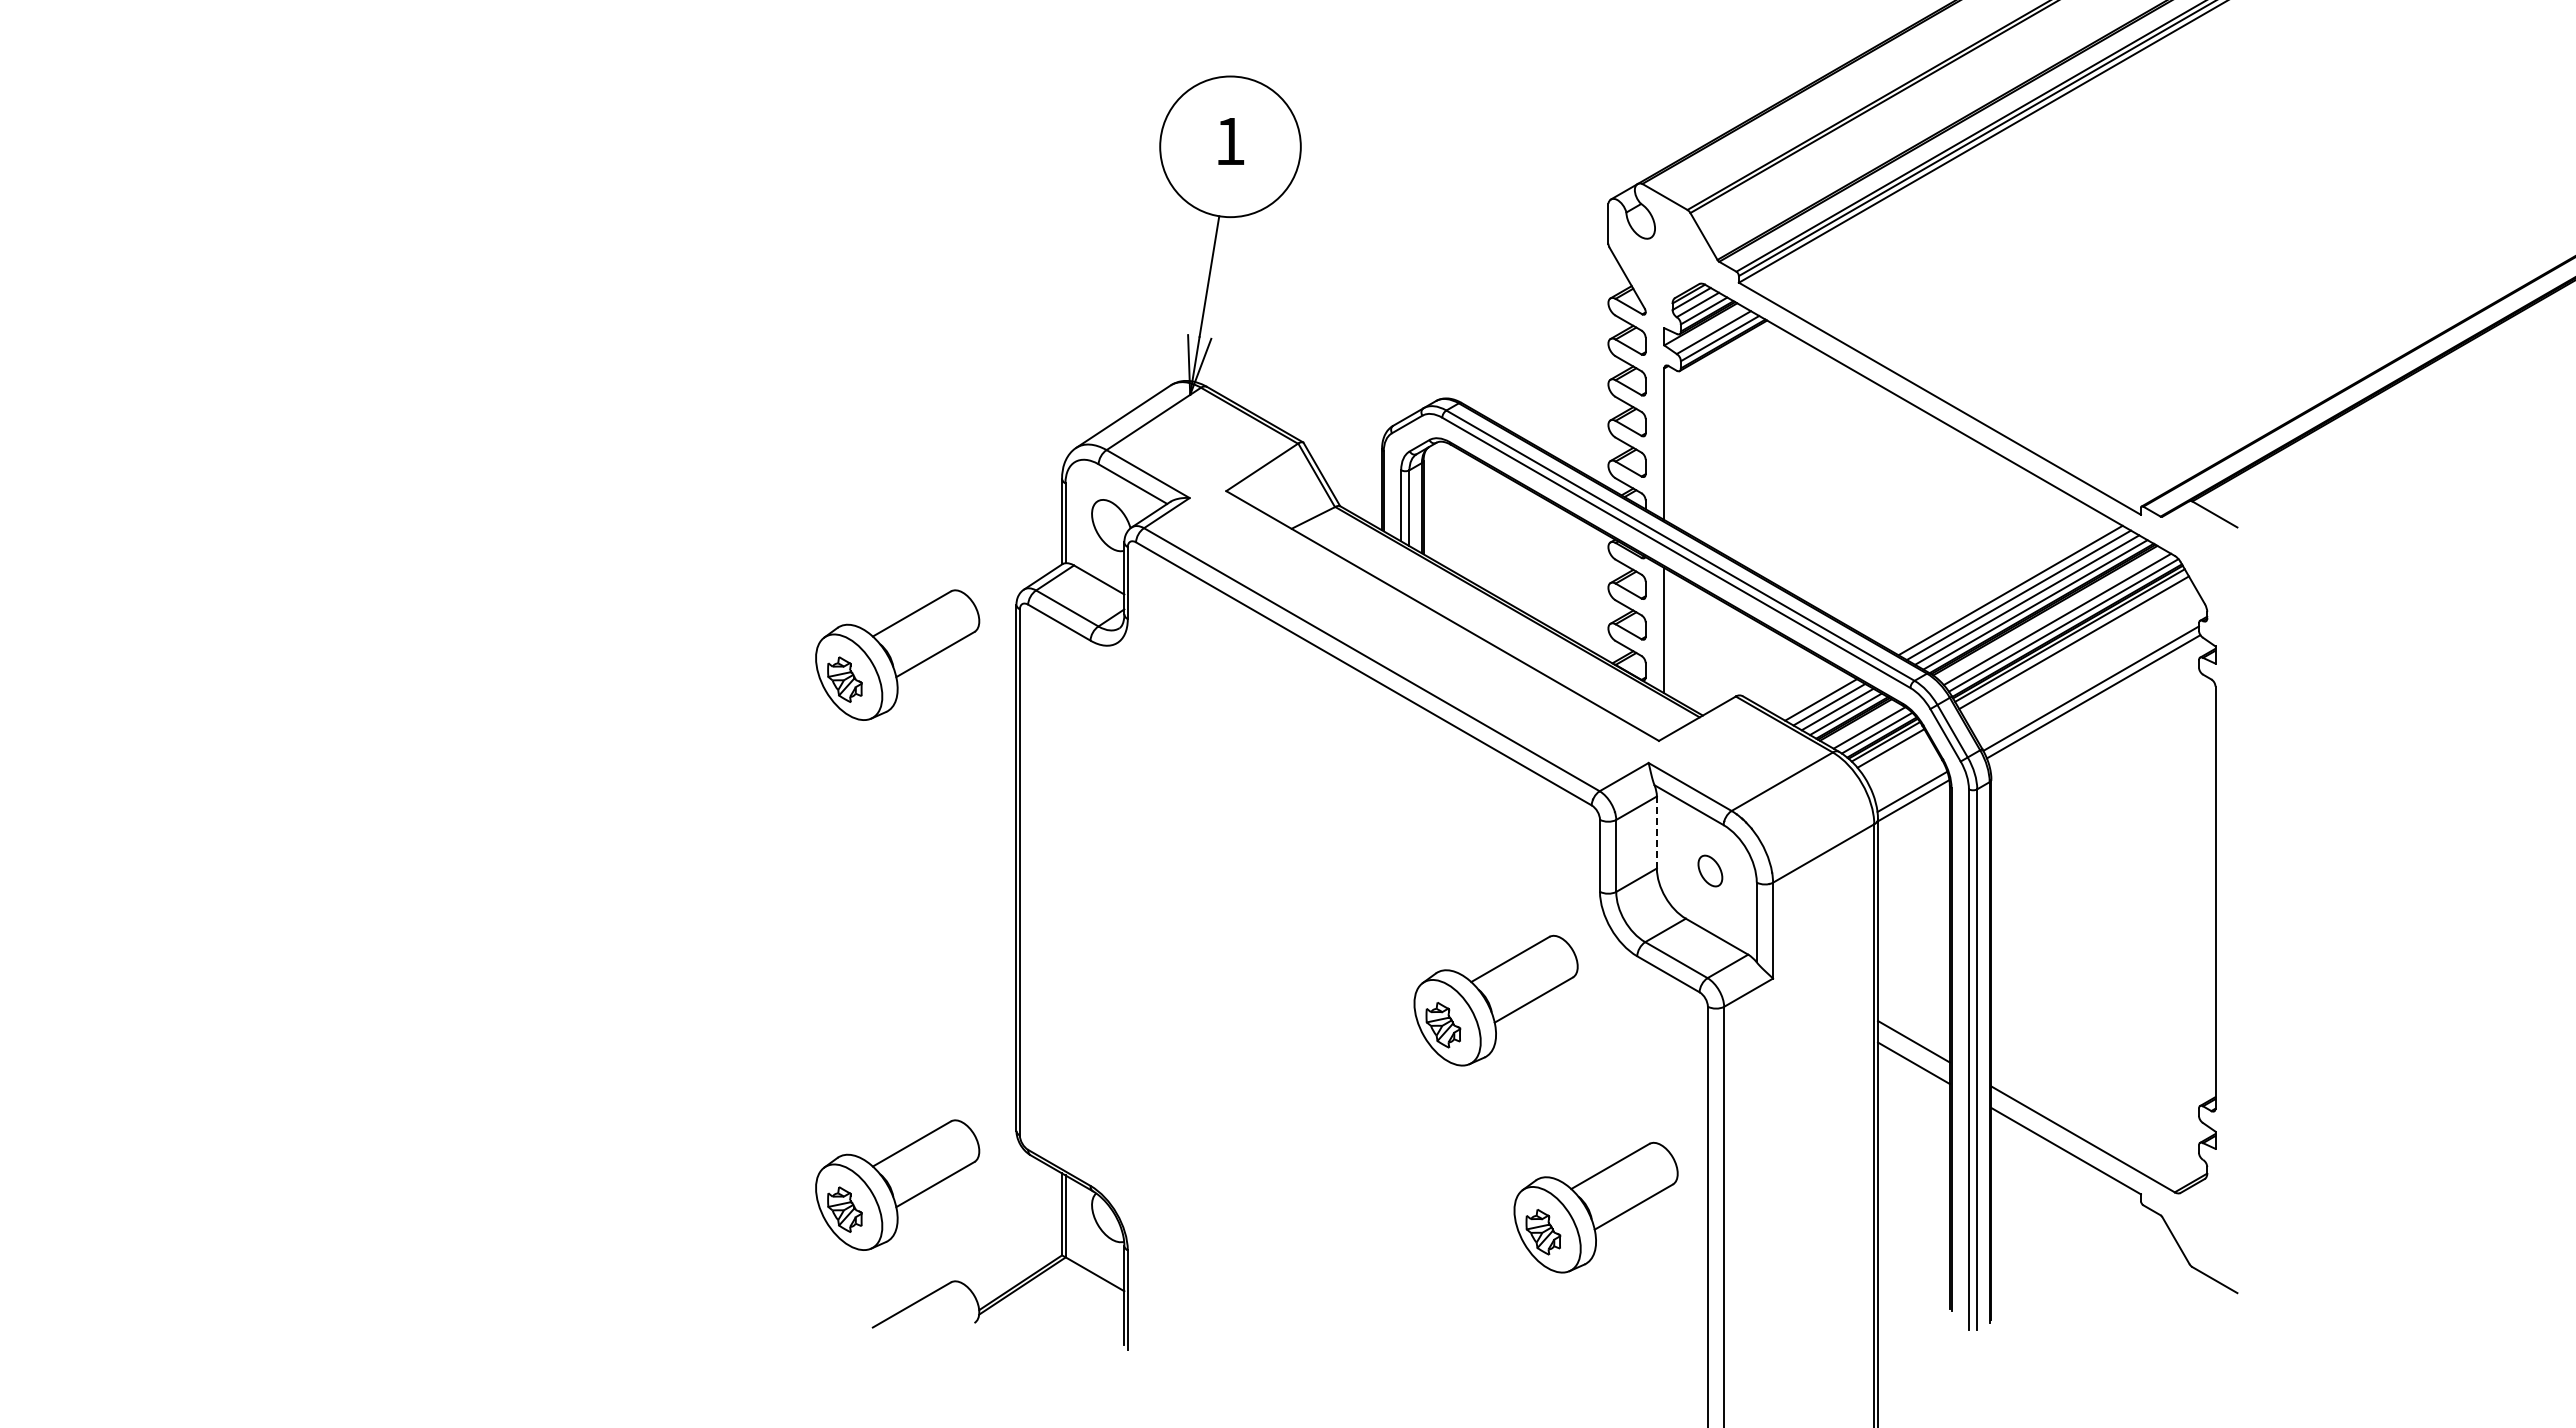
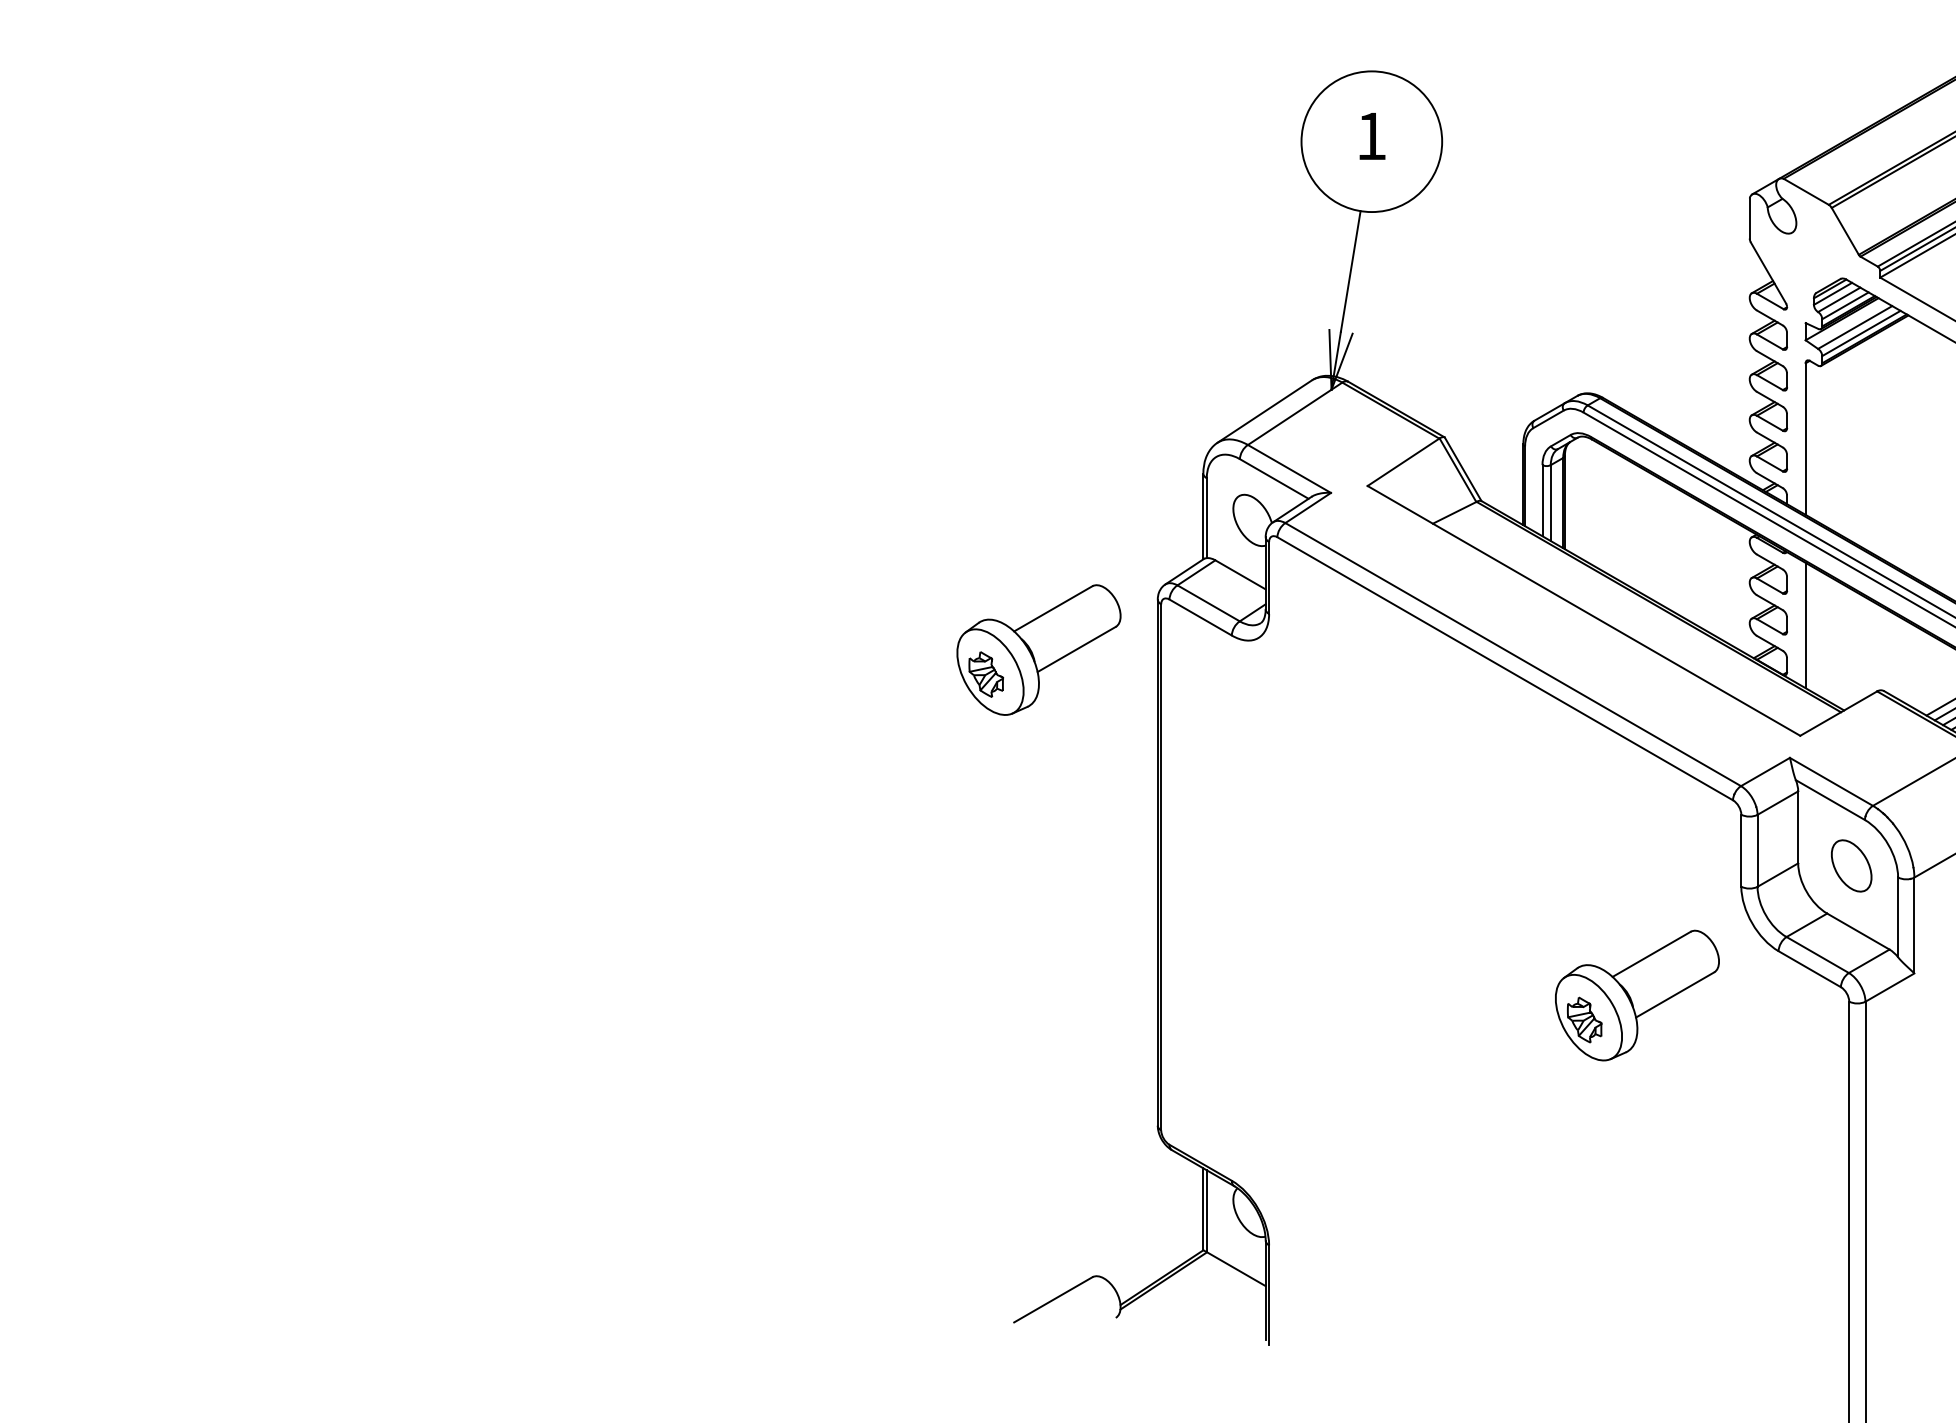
line: (1656, 832) -> (1797, 827), dashed -> solid
part: (1710, 870) -> (1851, 865), size x1.67
part: (897, 1184) -> (1038, 1179), removed
part: (1595, 1207) -> (1736, 1202), removed

